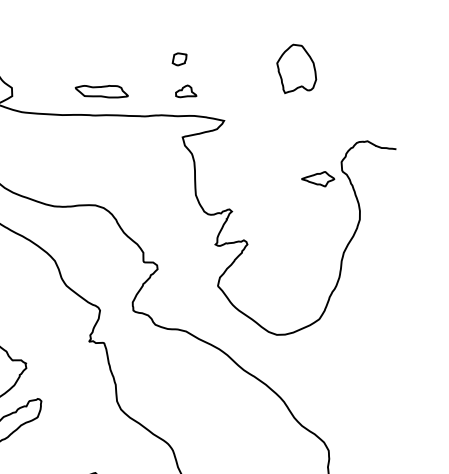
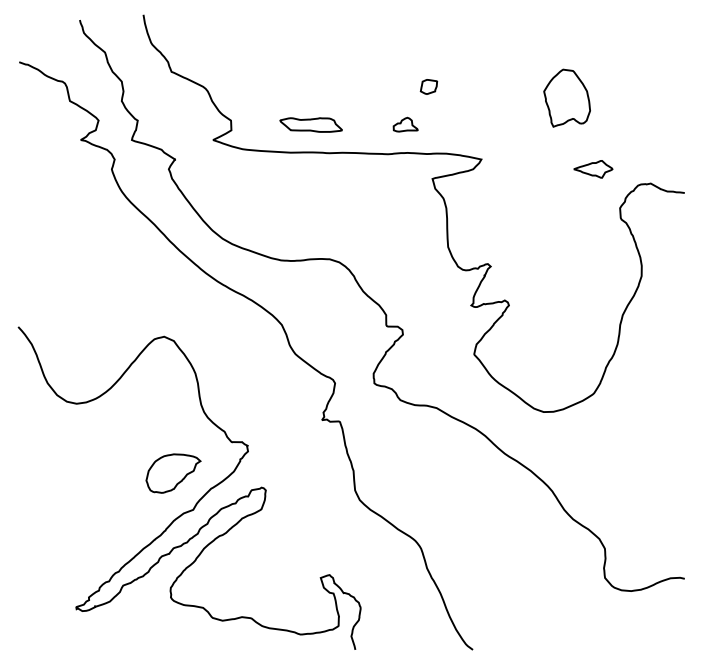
part: (101, 91) -> (310, 124), moved
part: (186, 91) -> (405, 124), moved
part: (318, 179) -> (593, 169), moved

